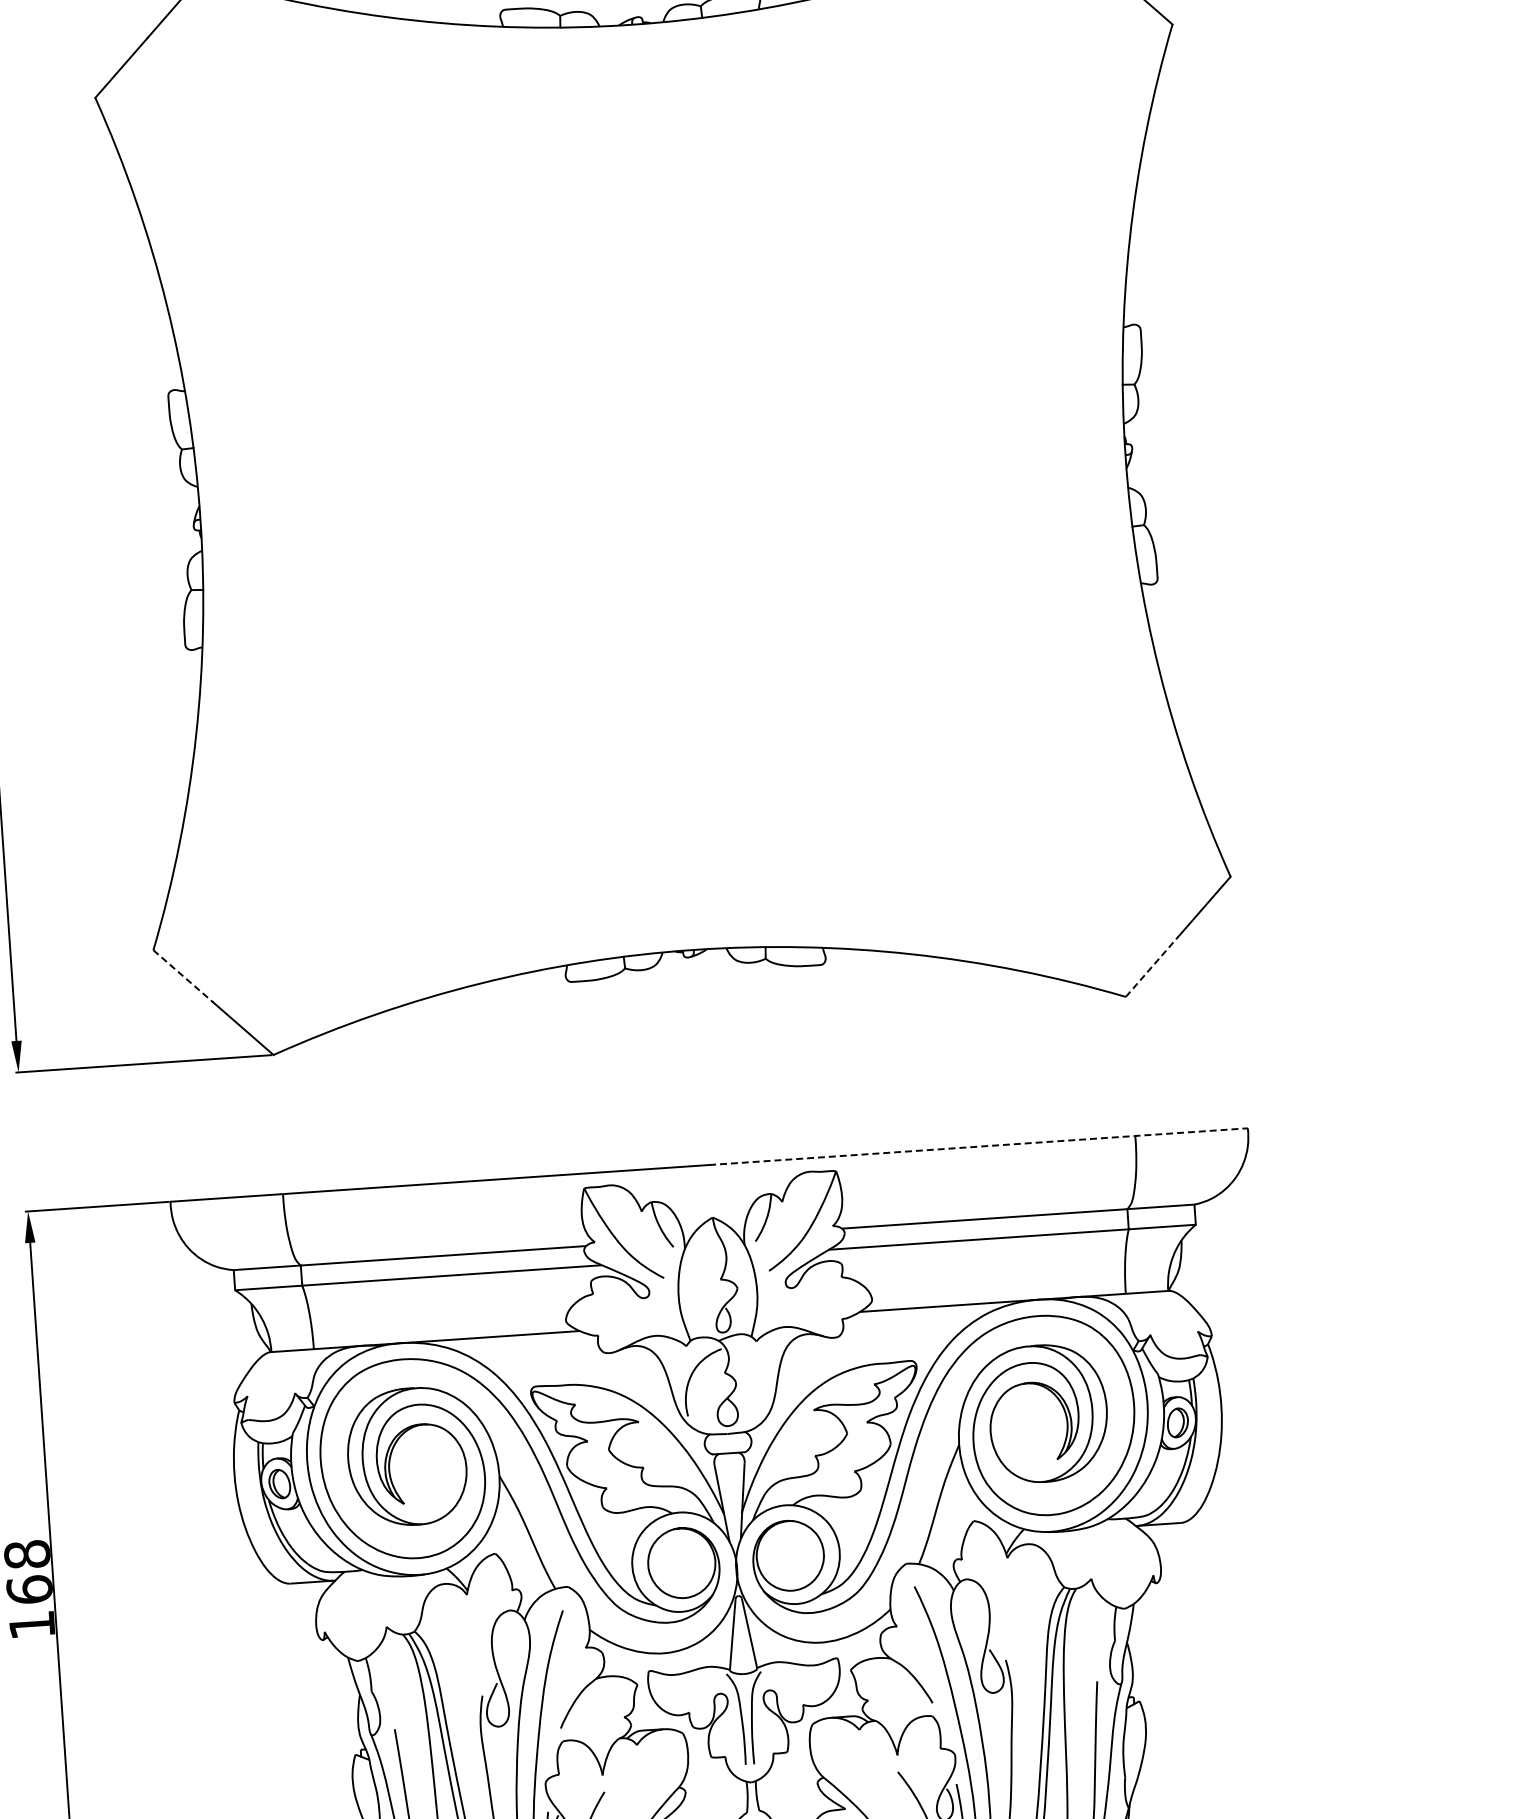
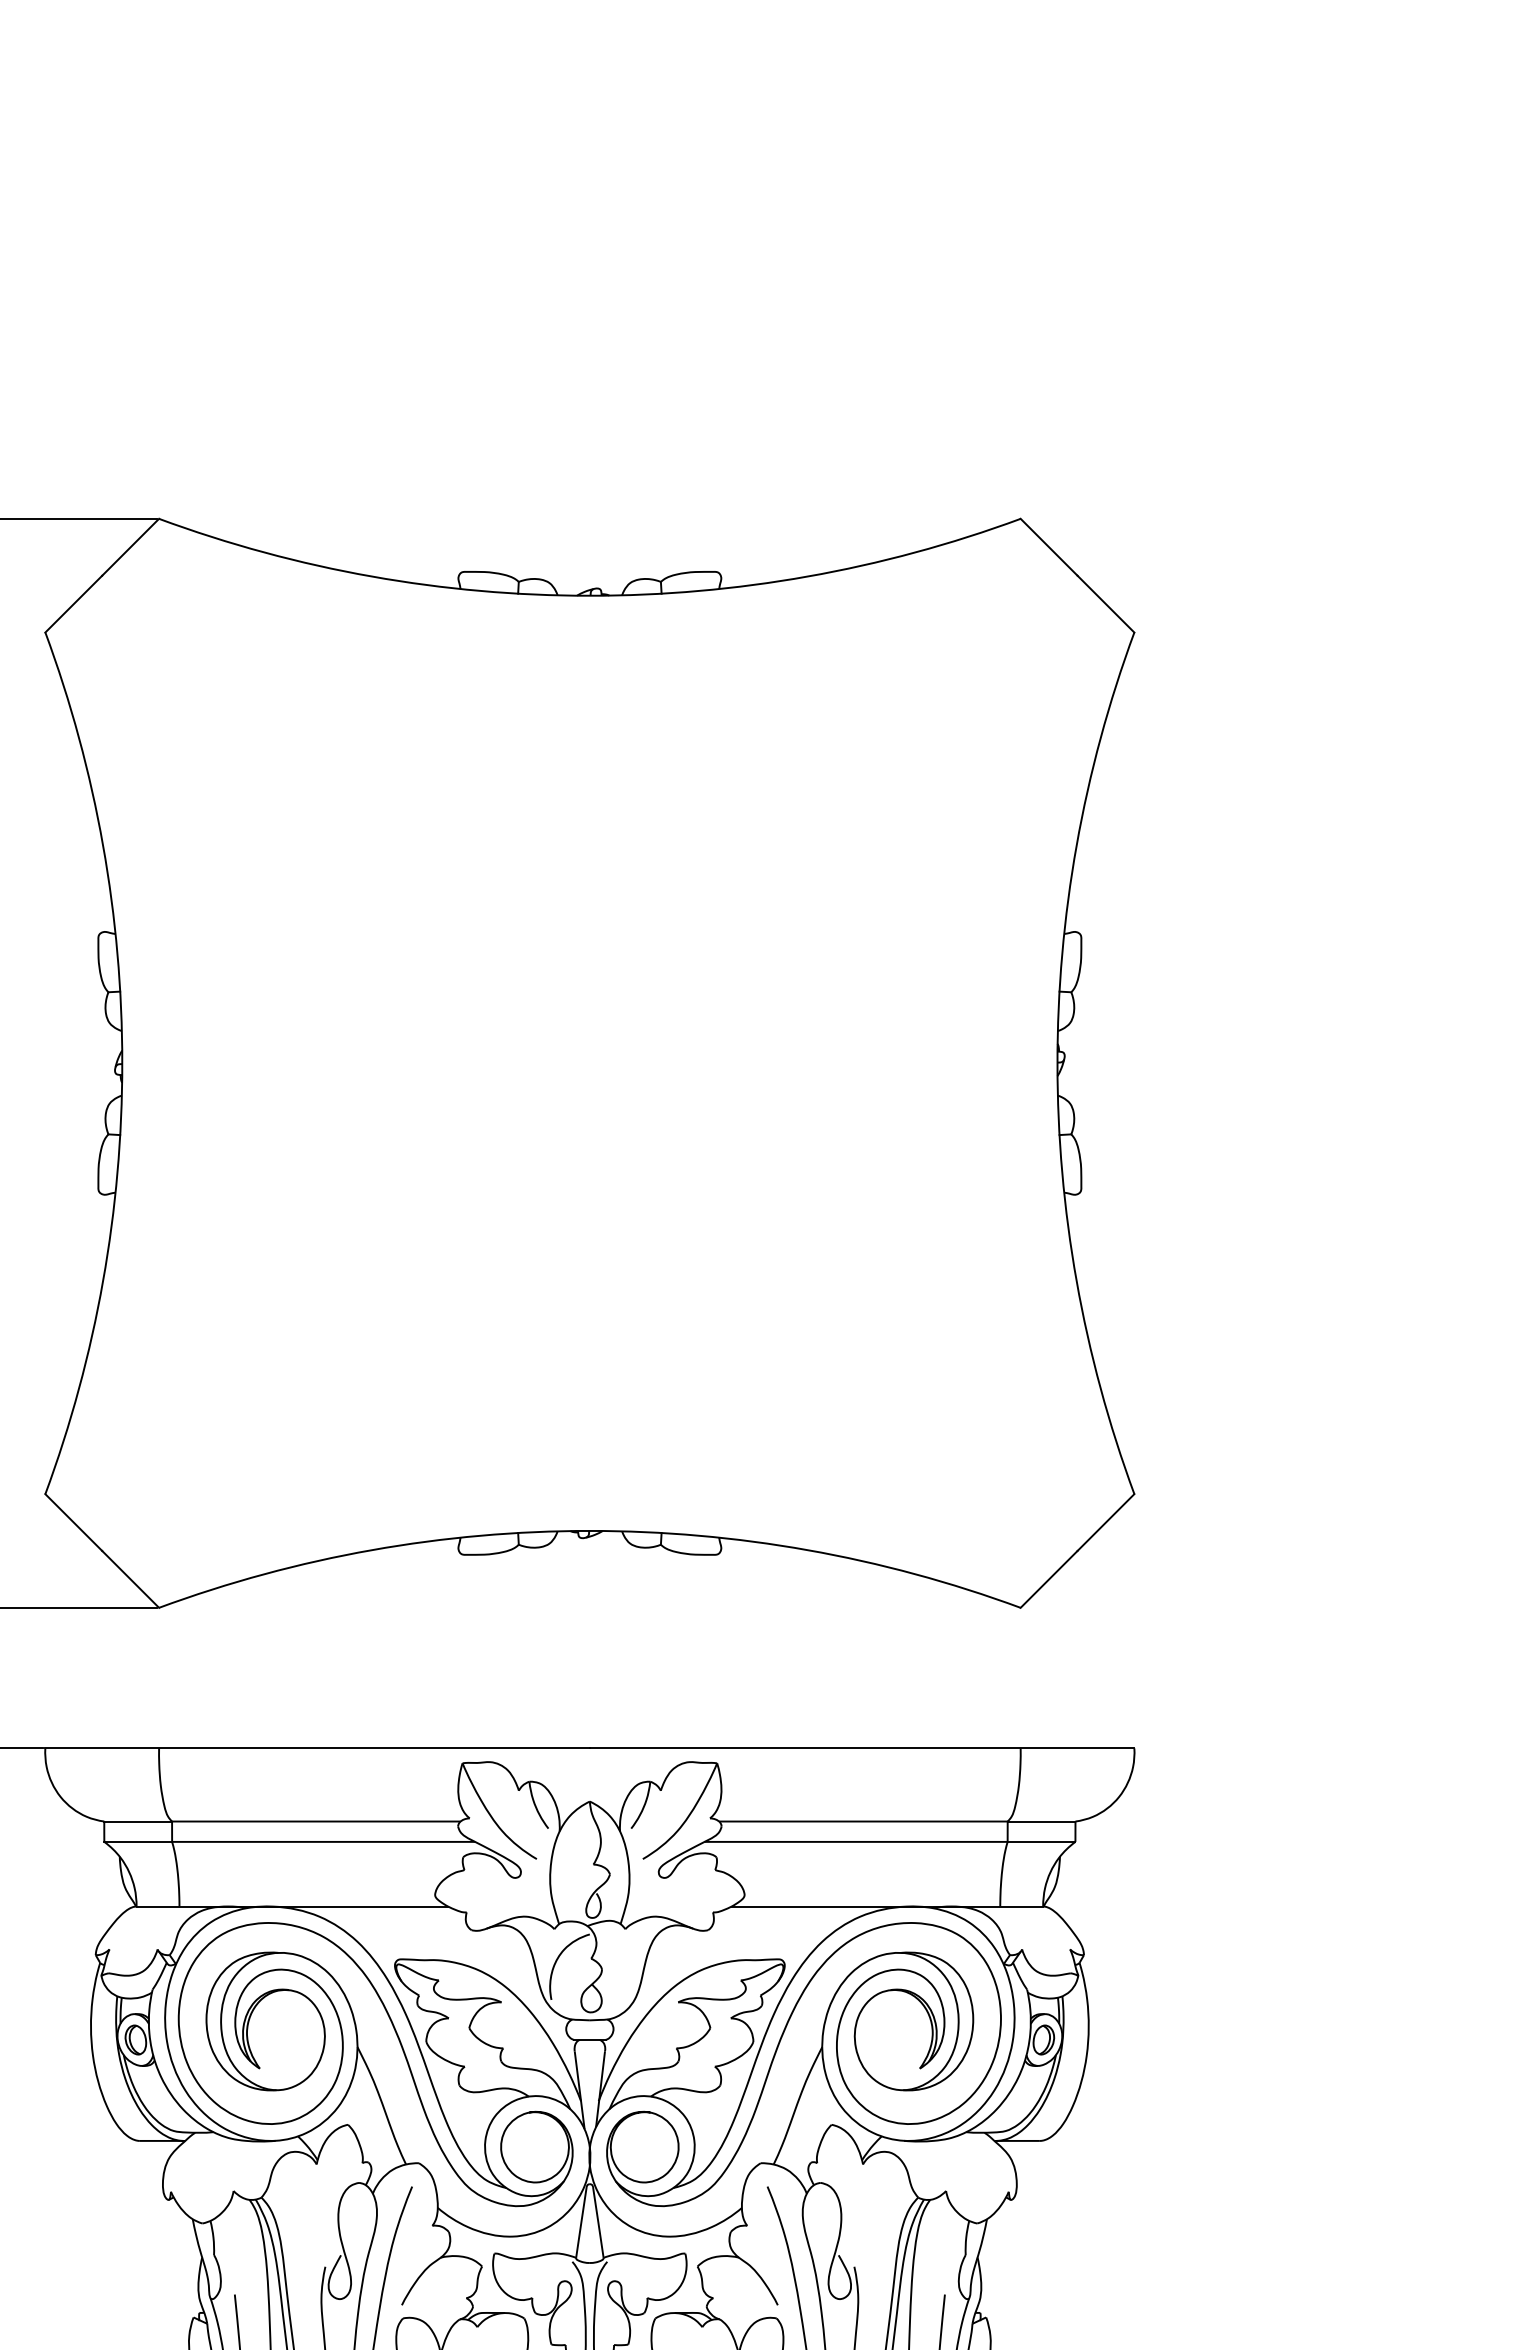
line: (1152, 966) -> (1049, 1579), dashed -> solid
line: (184, 976) -> (74, 1522), dashed -> solid
line: (978, 1146) -> (862, 1748), dashed -> solid

